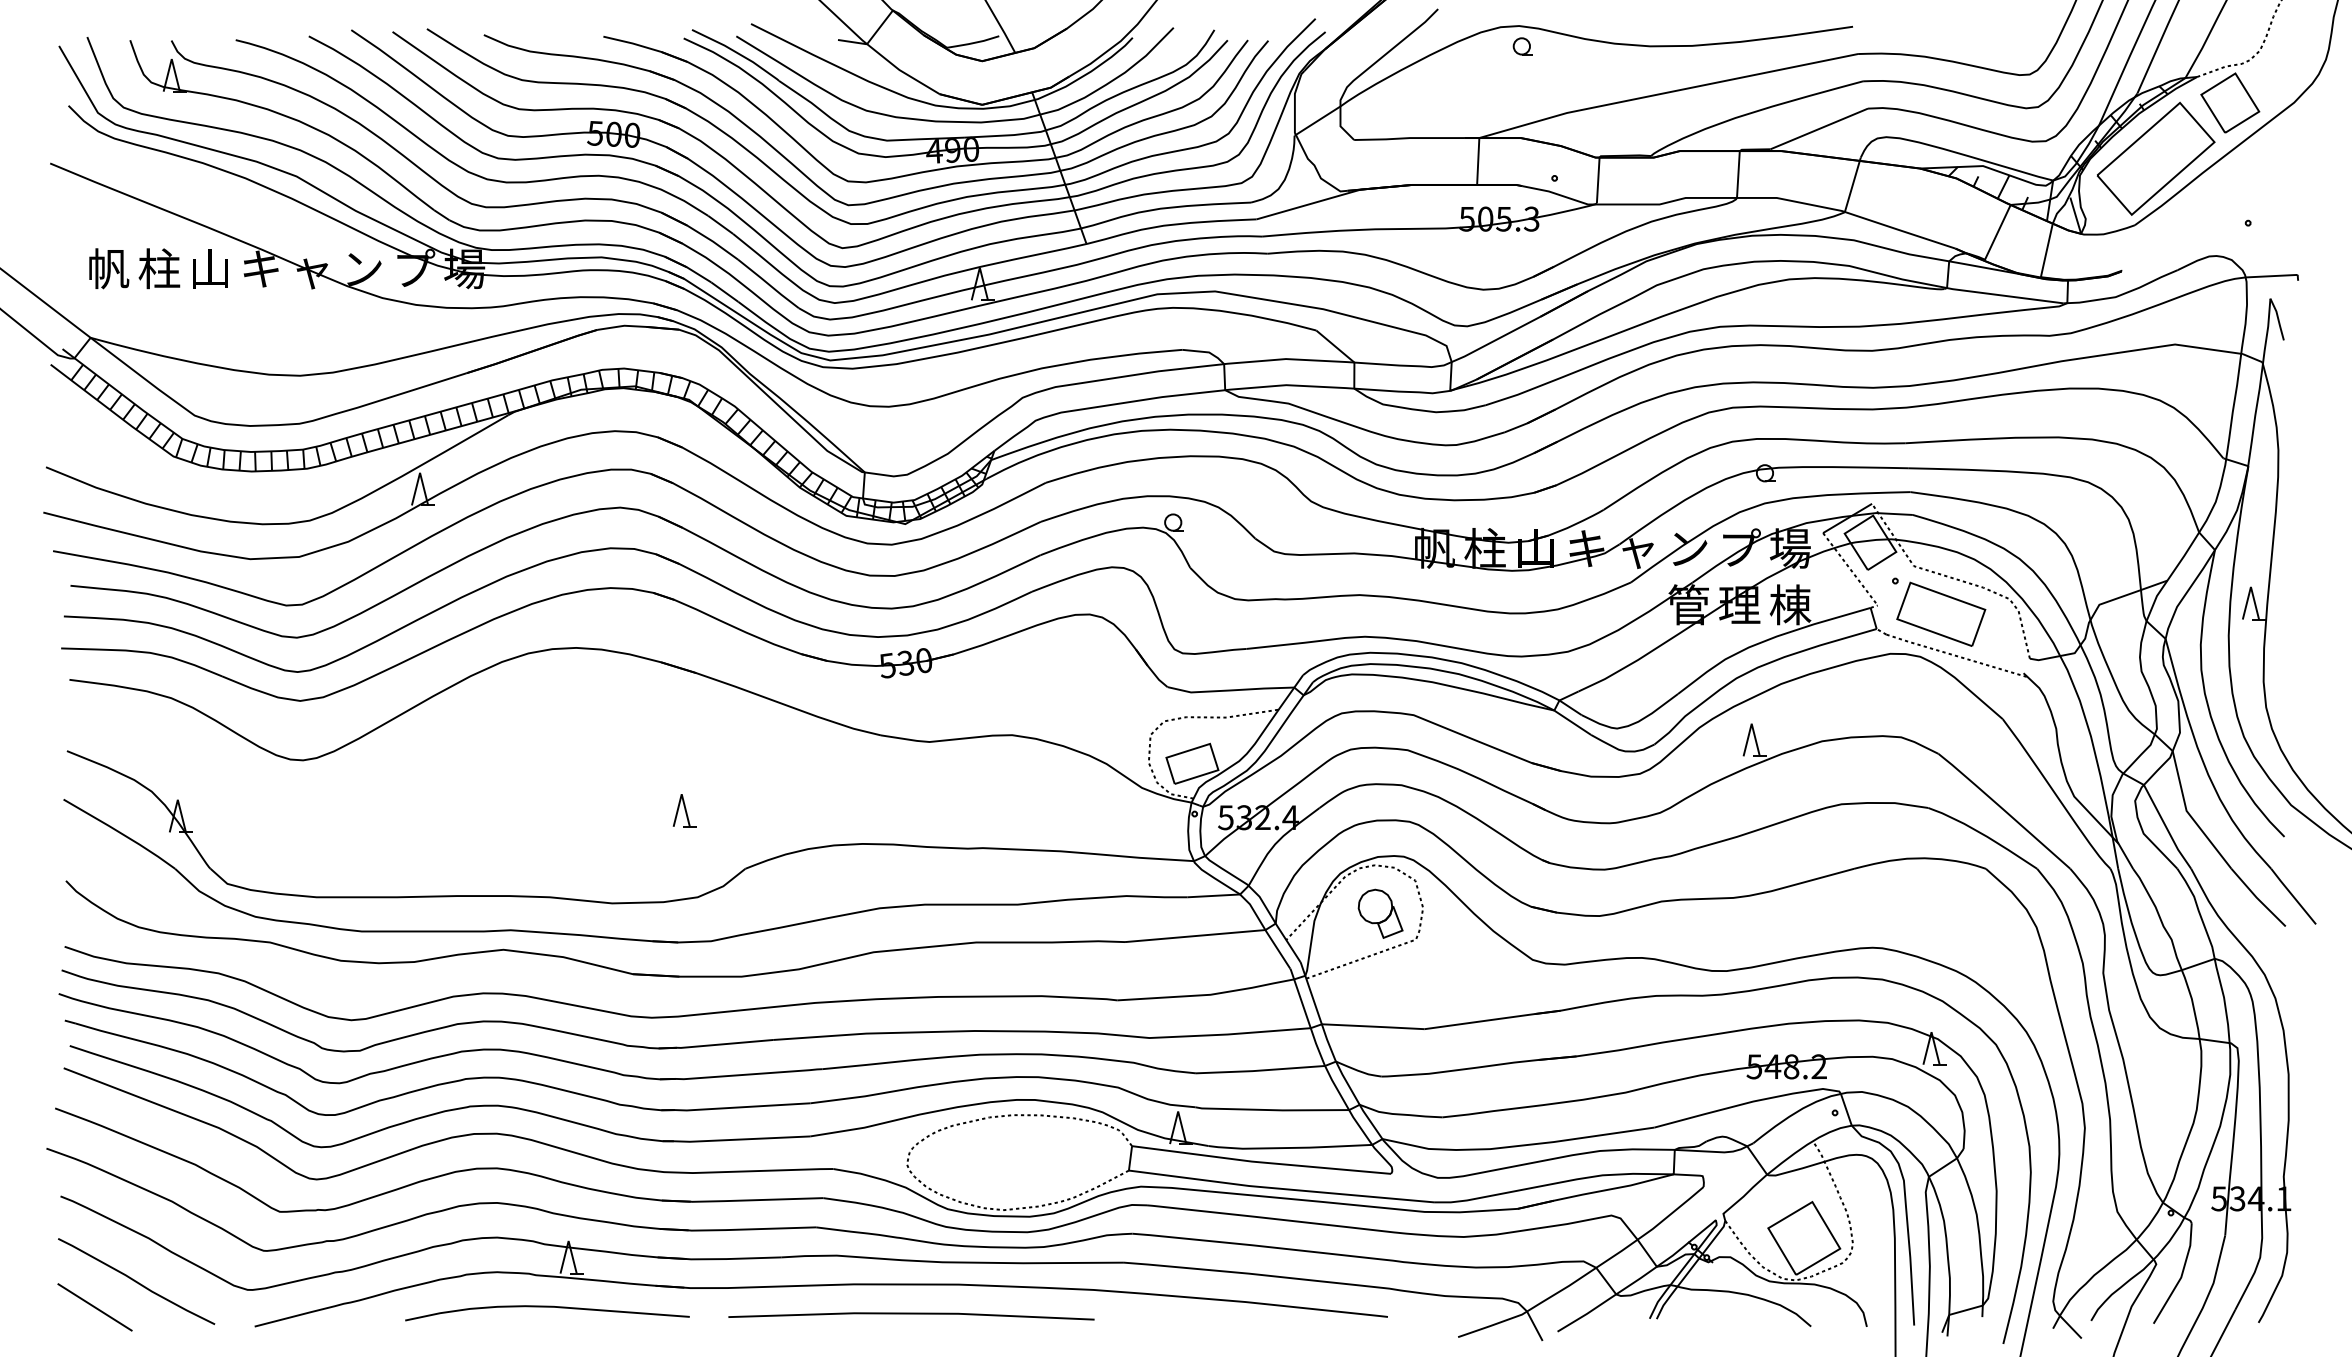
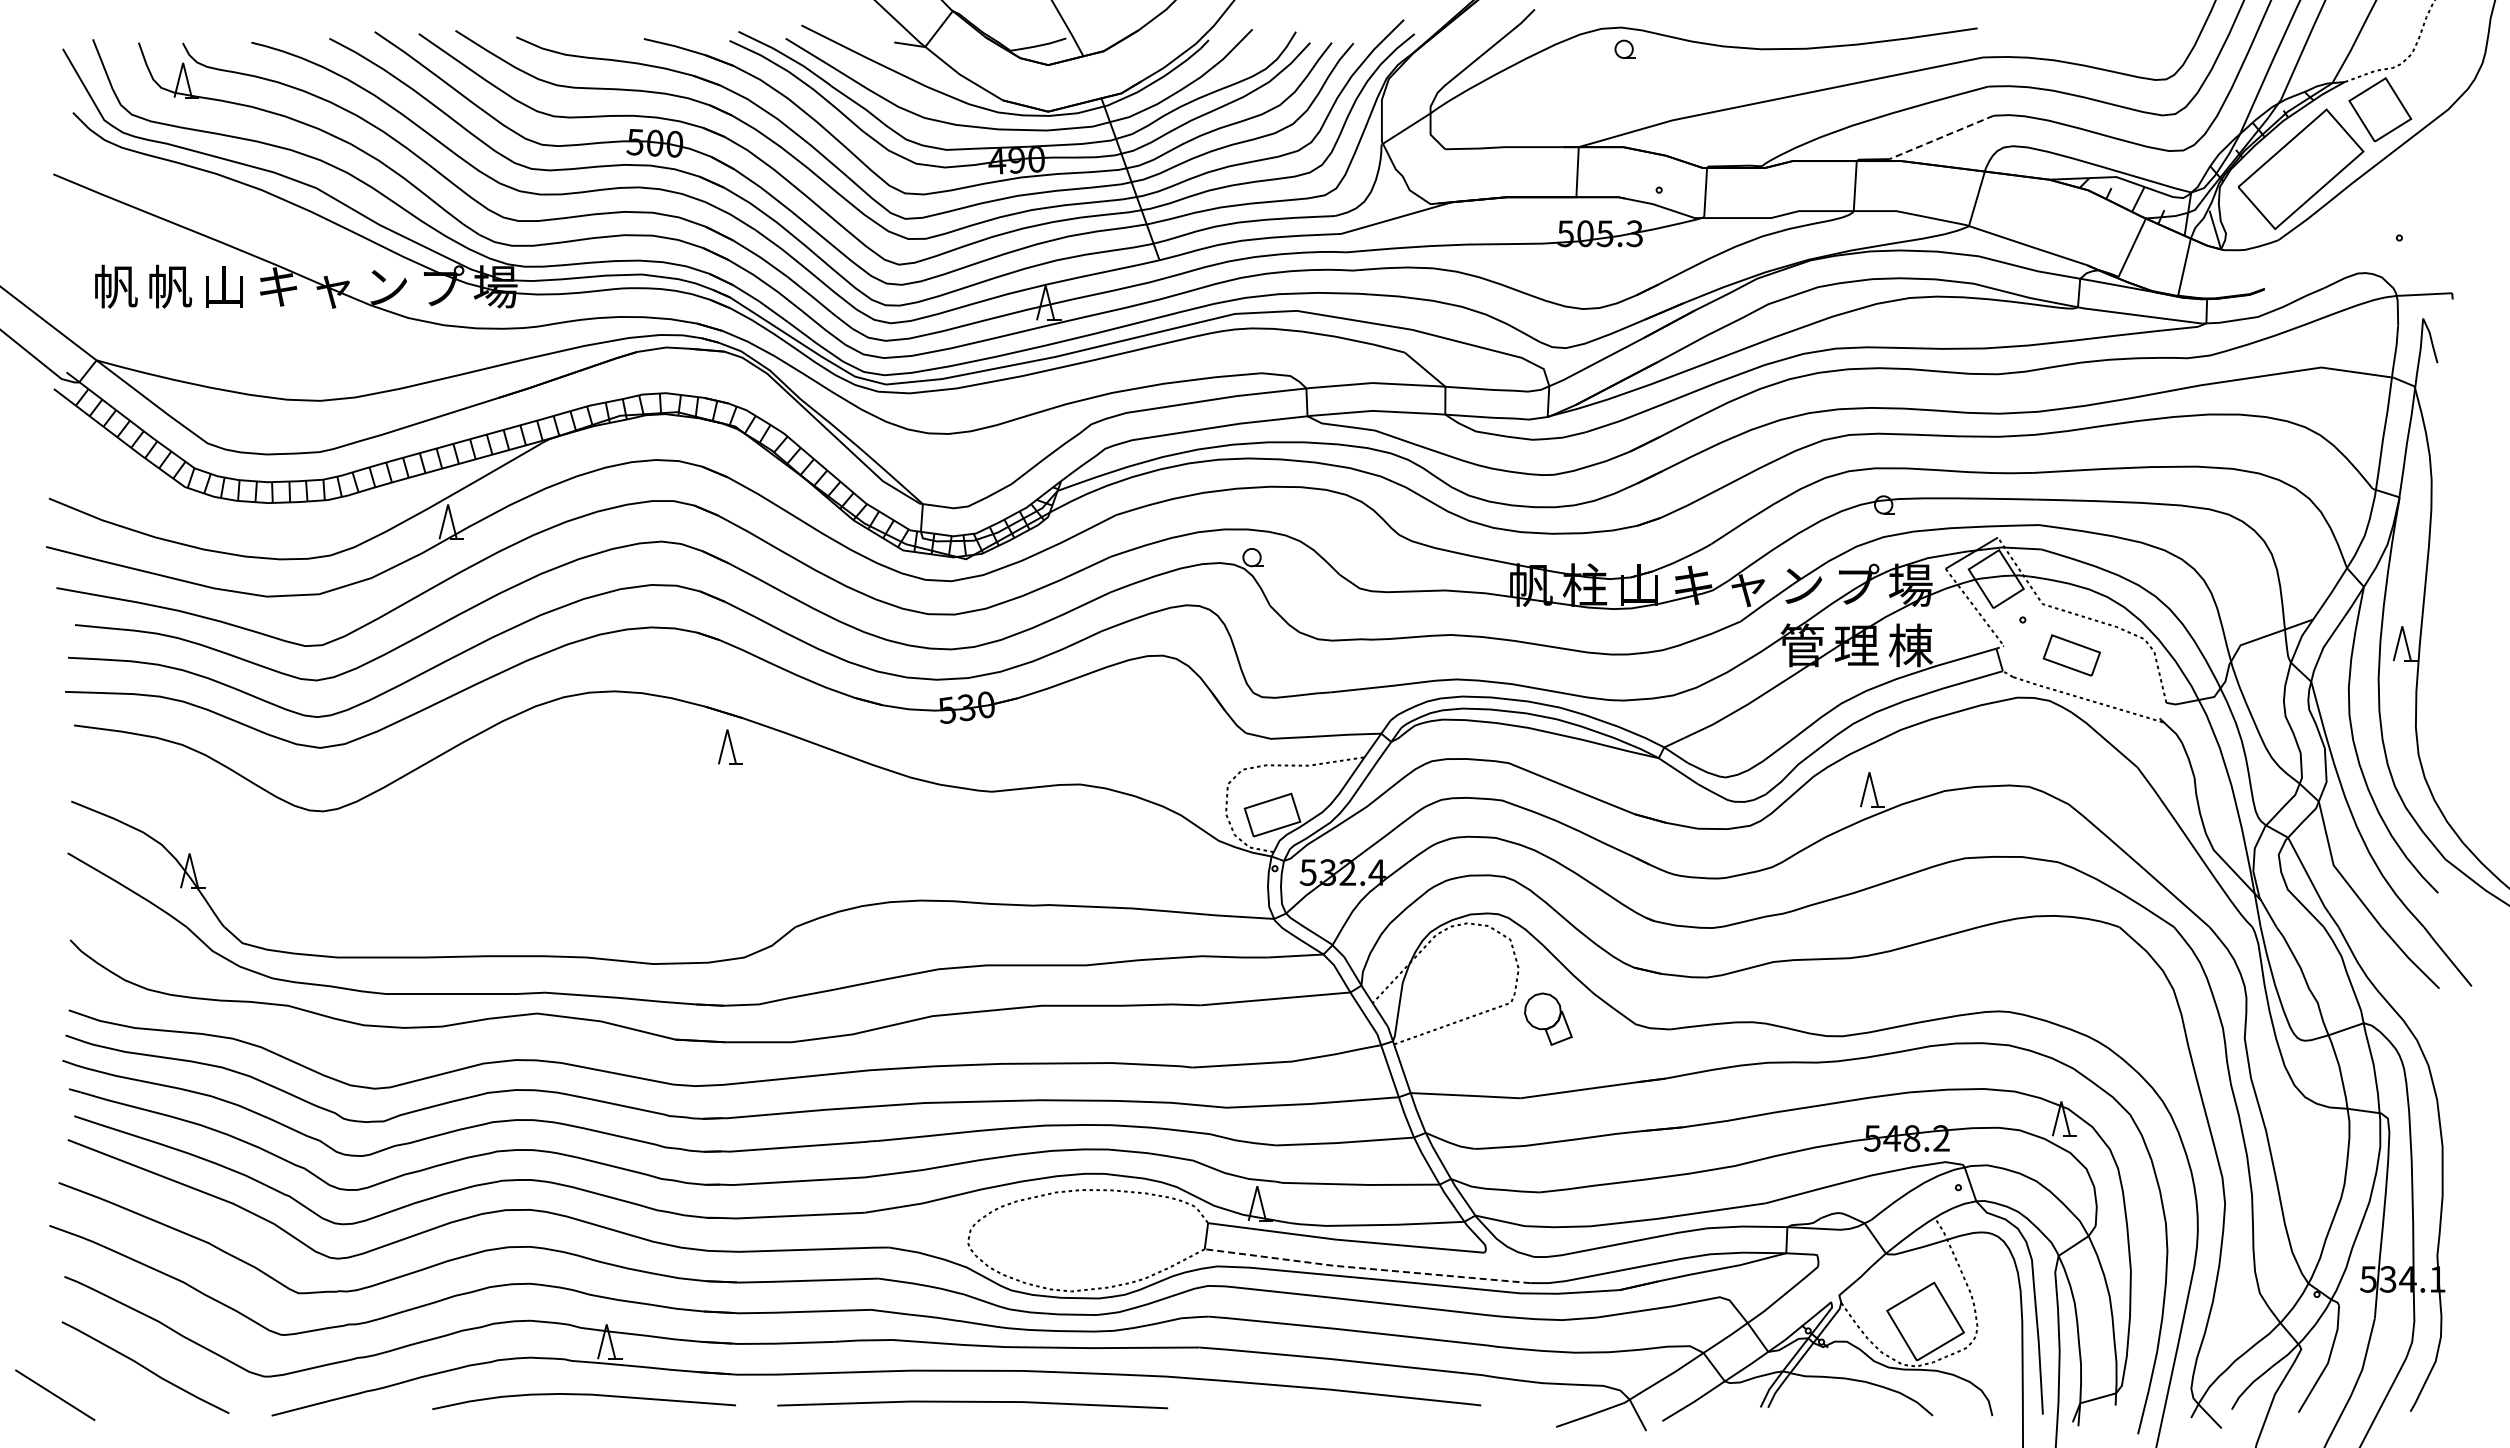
line: (1819, 129) -> (1941, 137), solid -> dashed
text: (158, 268) -> (169, 286), 柱 -> 帆
part: (1940, 614) -> (2071, 655), size x0.6
part: (684, 810) -> (730, 746), moved
part: (1380, 913) -> (1548, 1018), moved
line: (1280, 1188) -> (1366, 1268), solid -> dashed
line: (95, 1306) -> (55, 1394), moved

